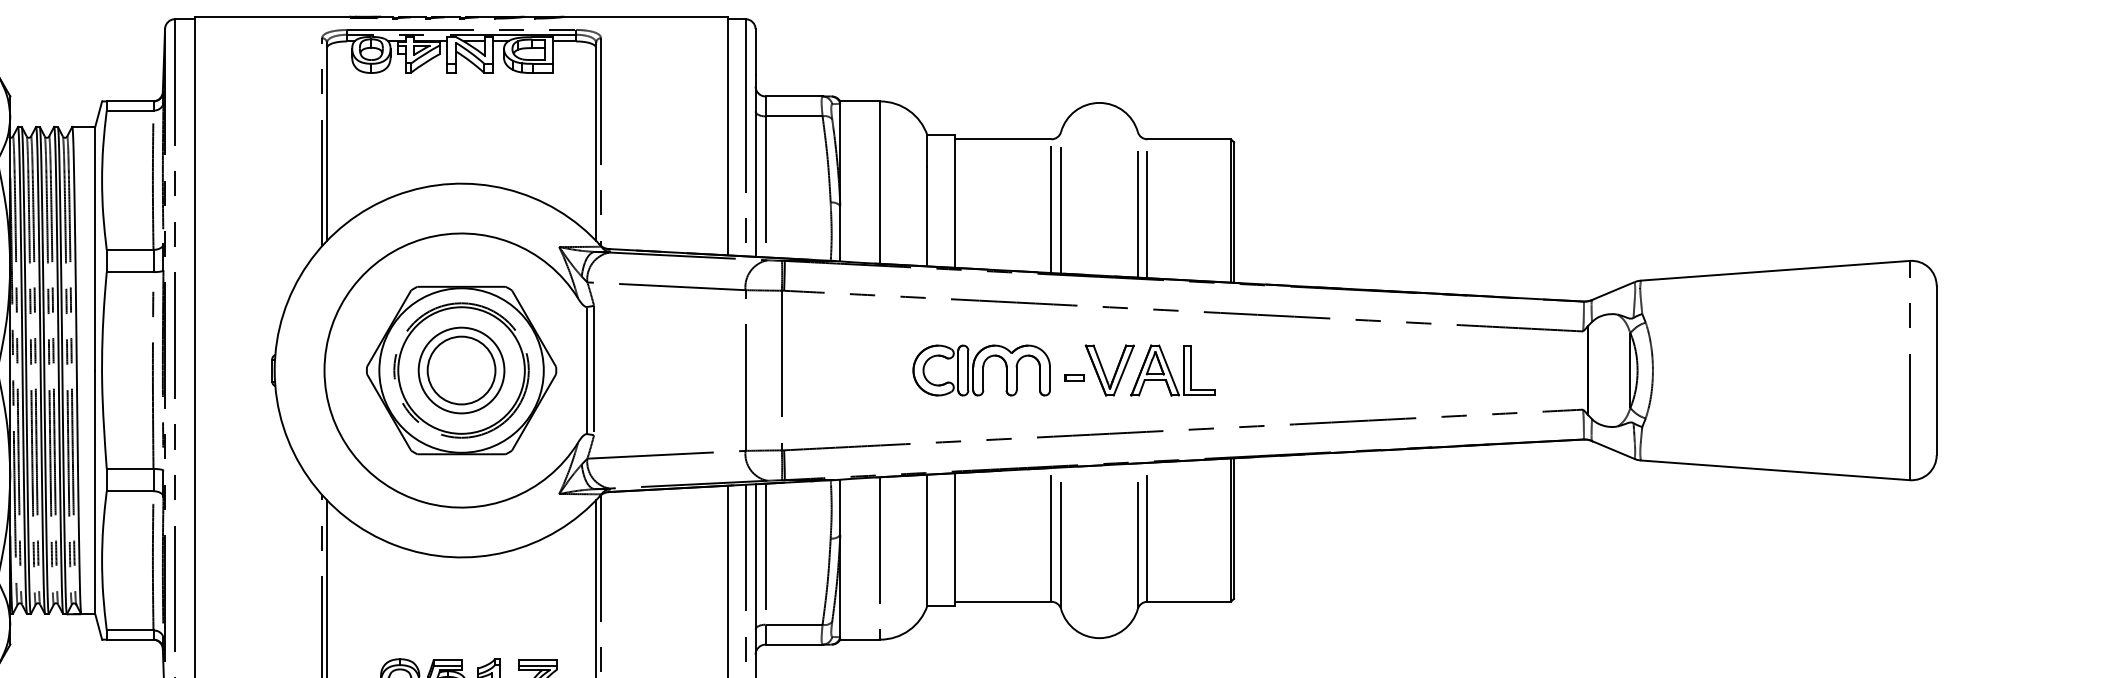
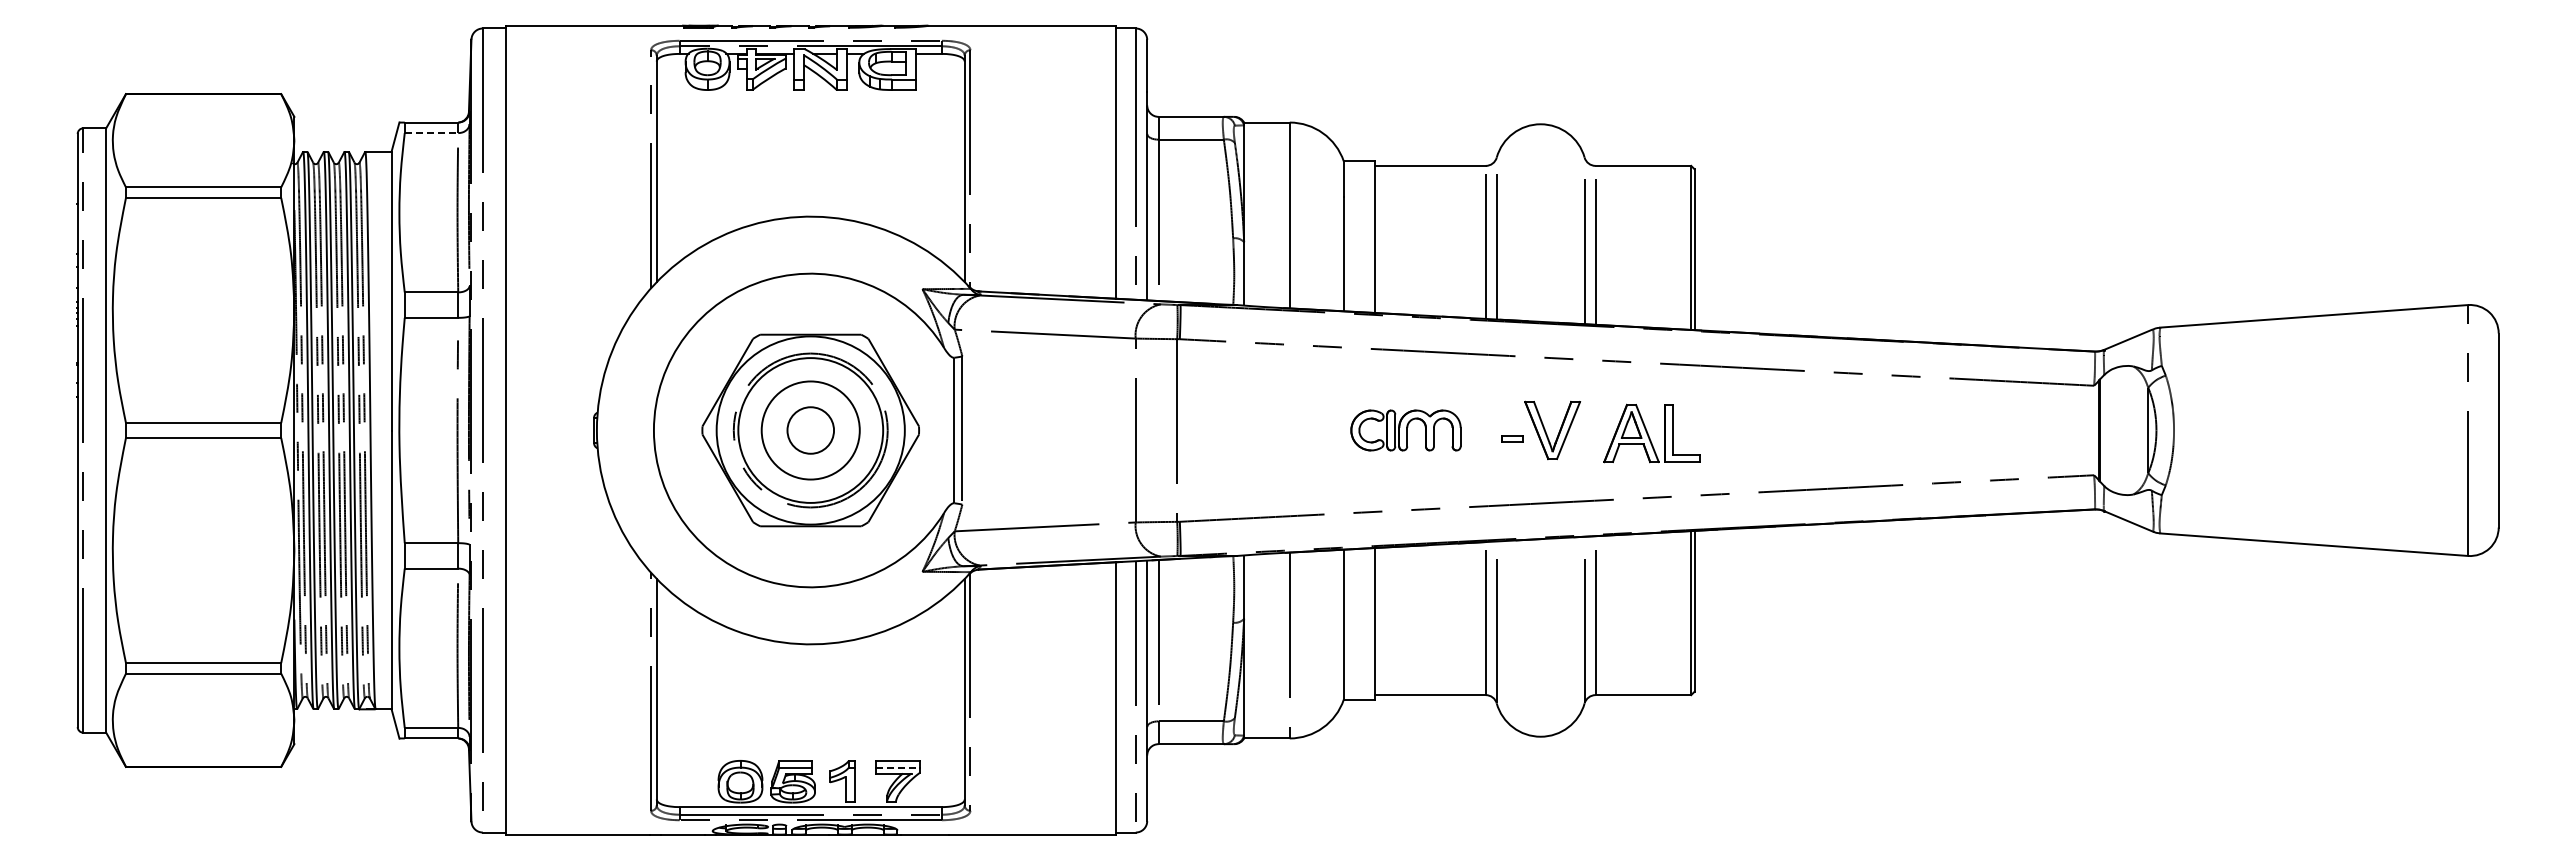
line: (130, 110) -> (431, 133), solid -> dashed
circle: (461, 370) -> (810, 430), size x0.6
part: (981, 370) -> (1405, 430), size x0.7
part: (1172, 370) -> (1651, 433), moved
line: (538, 665) -> (898, 768), solid -> dashed

